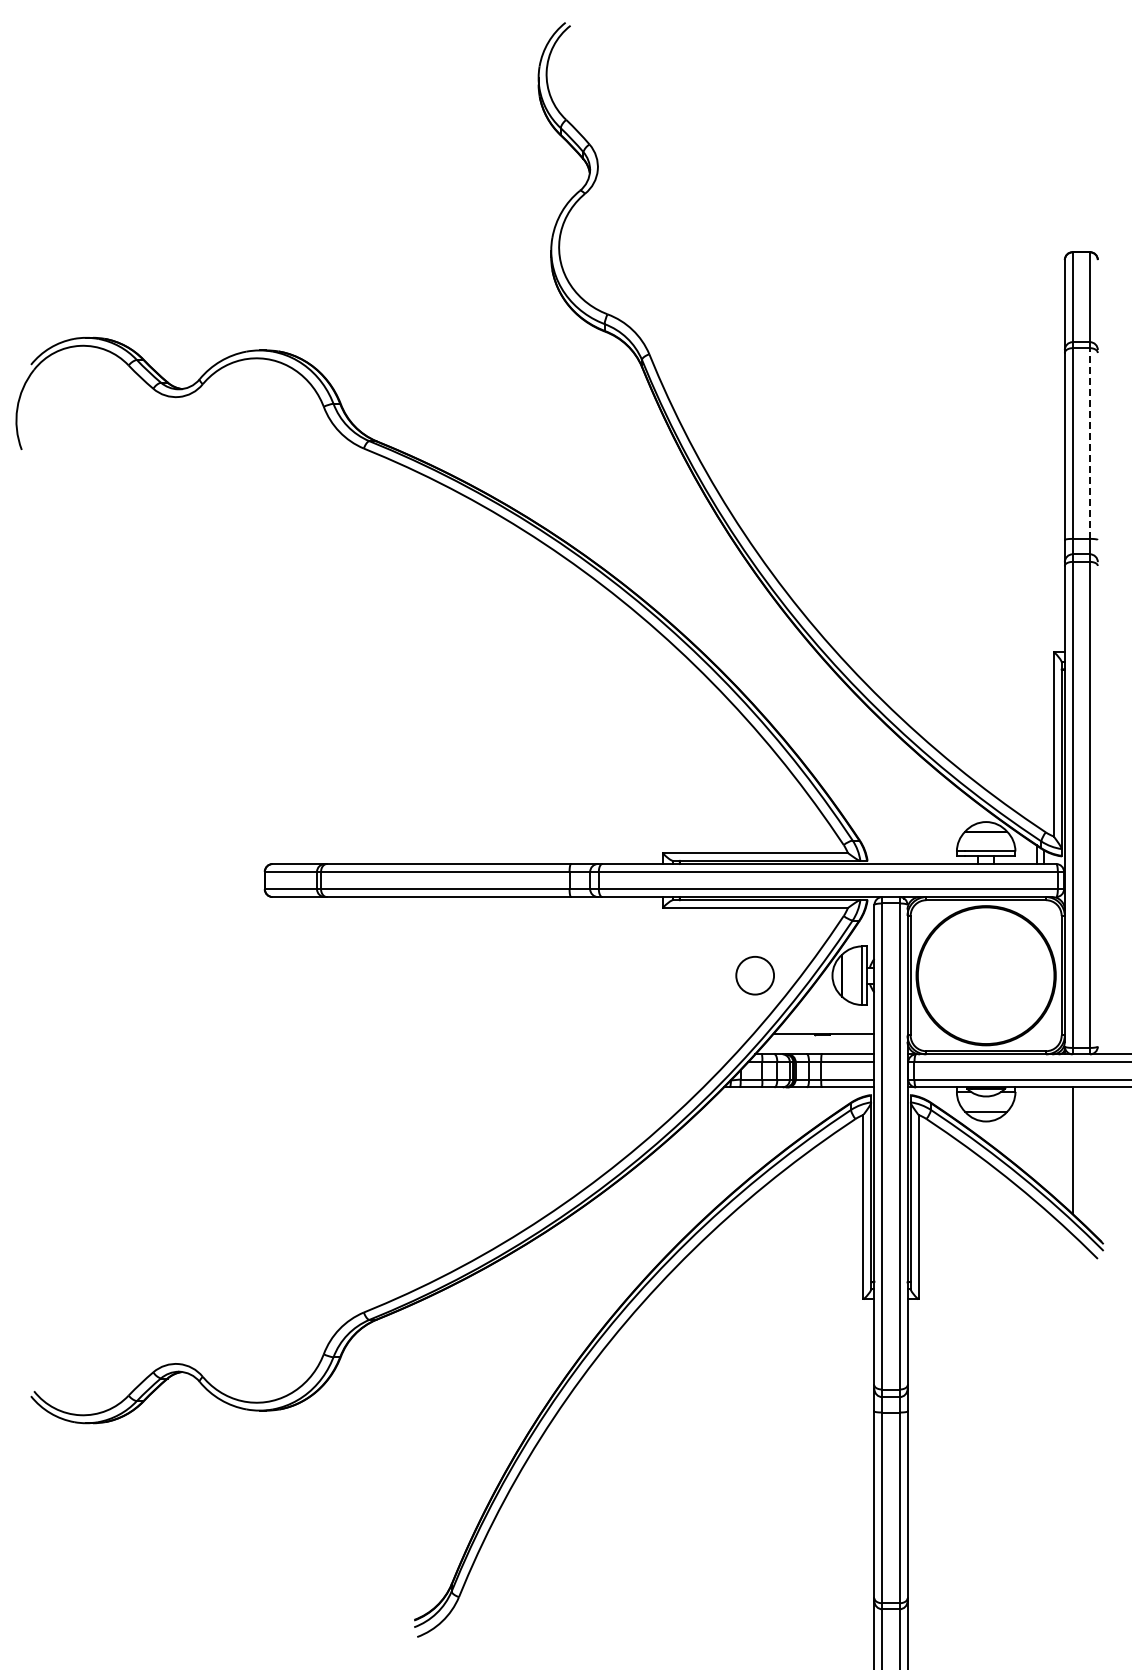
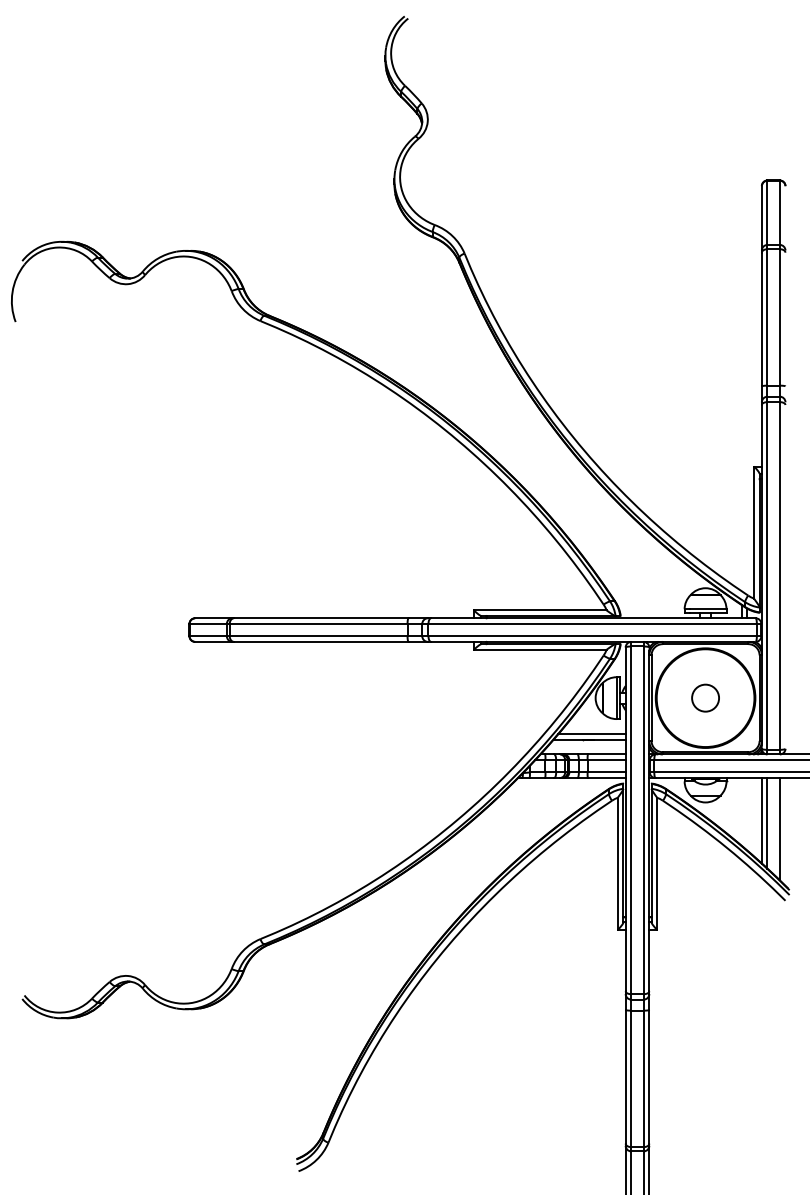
line: (1089, 443) -> (779, 317), dashed -> solid
circle: (754, 975) -> (705, 698), moved
line: (827, 1026) -> (592, 734), added
line: (1064, 1146) -> (761, 820), added
line: (1089, 1158) -> (779, 828), added

